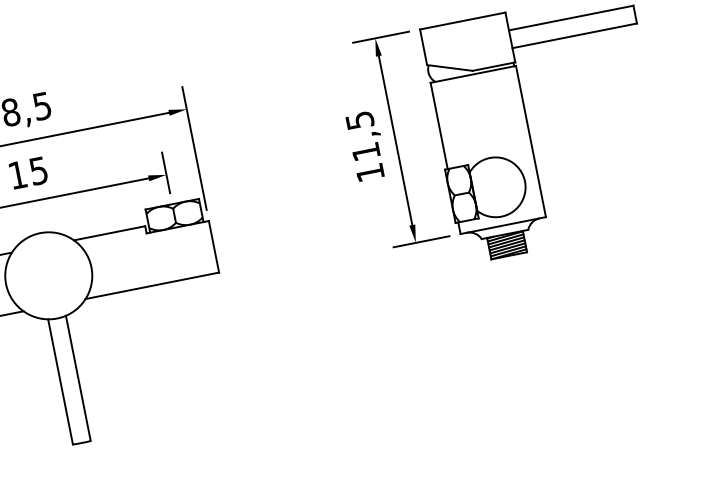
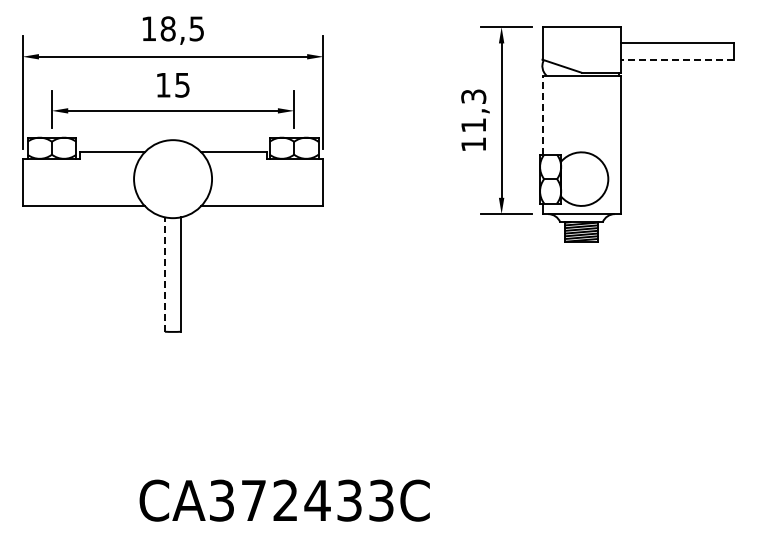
line: (574, 35) -> (677, 59), solid -> dashed
text: (359, 120) -> (473, 96), 11,5 -> 11,3
line: (439, 125) -> (542, 114), solid -> dashed
line: (60, 381) -> (164, 274), solid -> dashed

